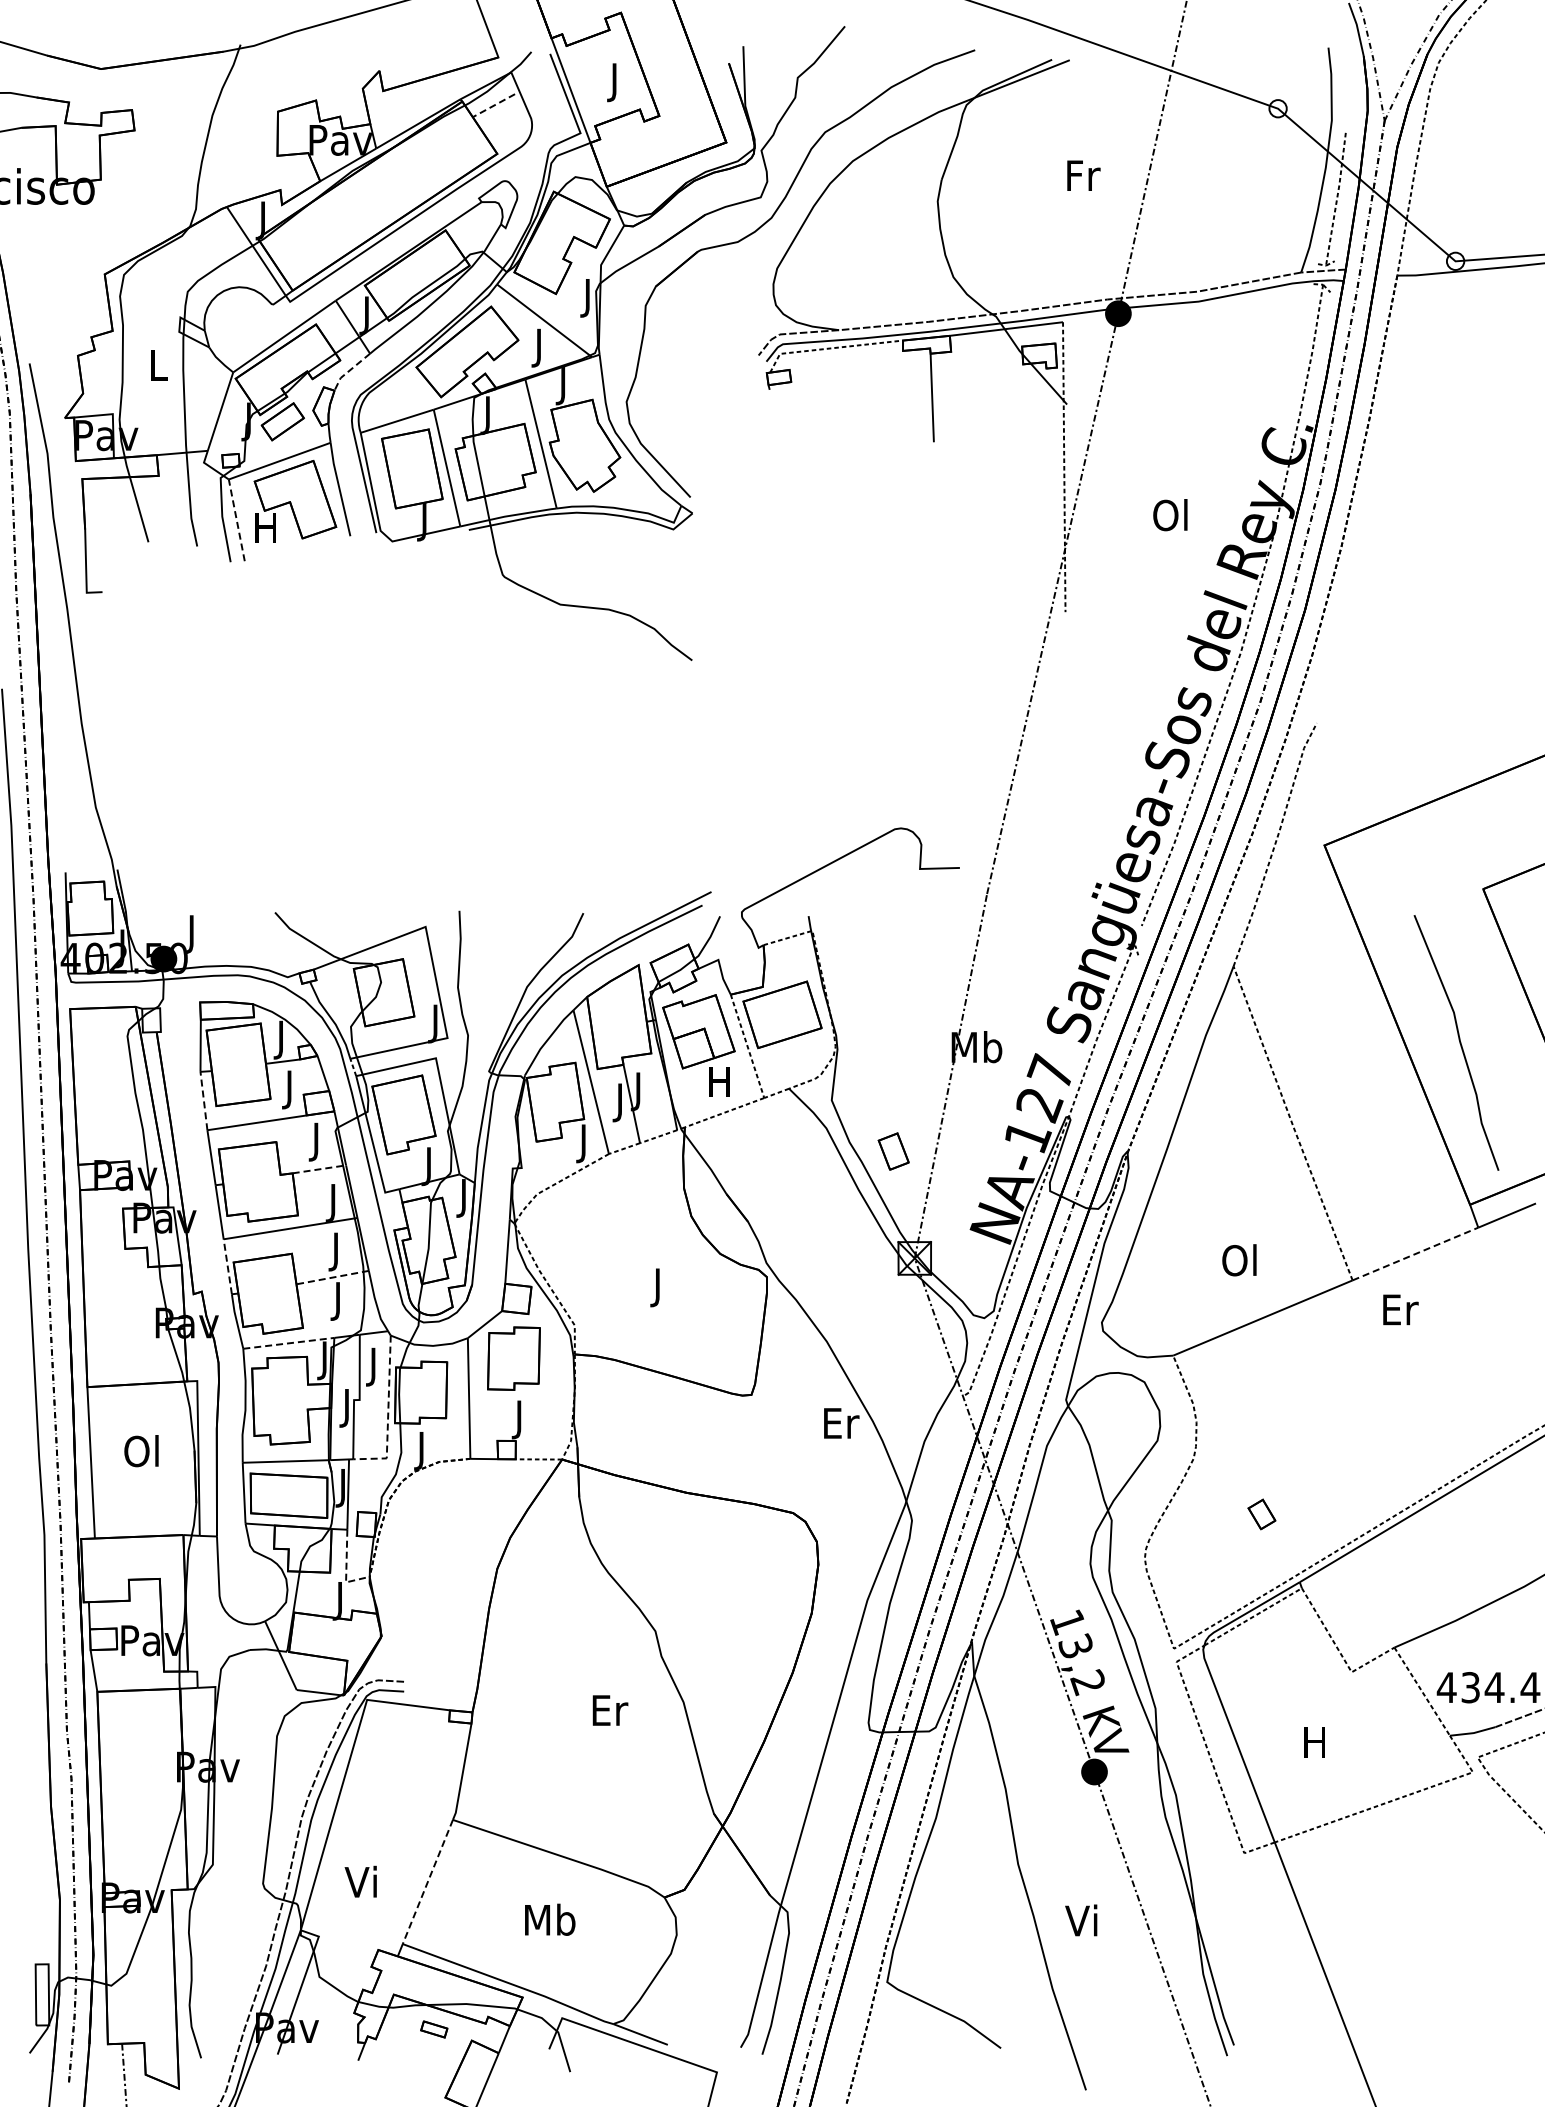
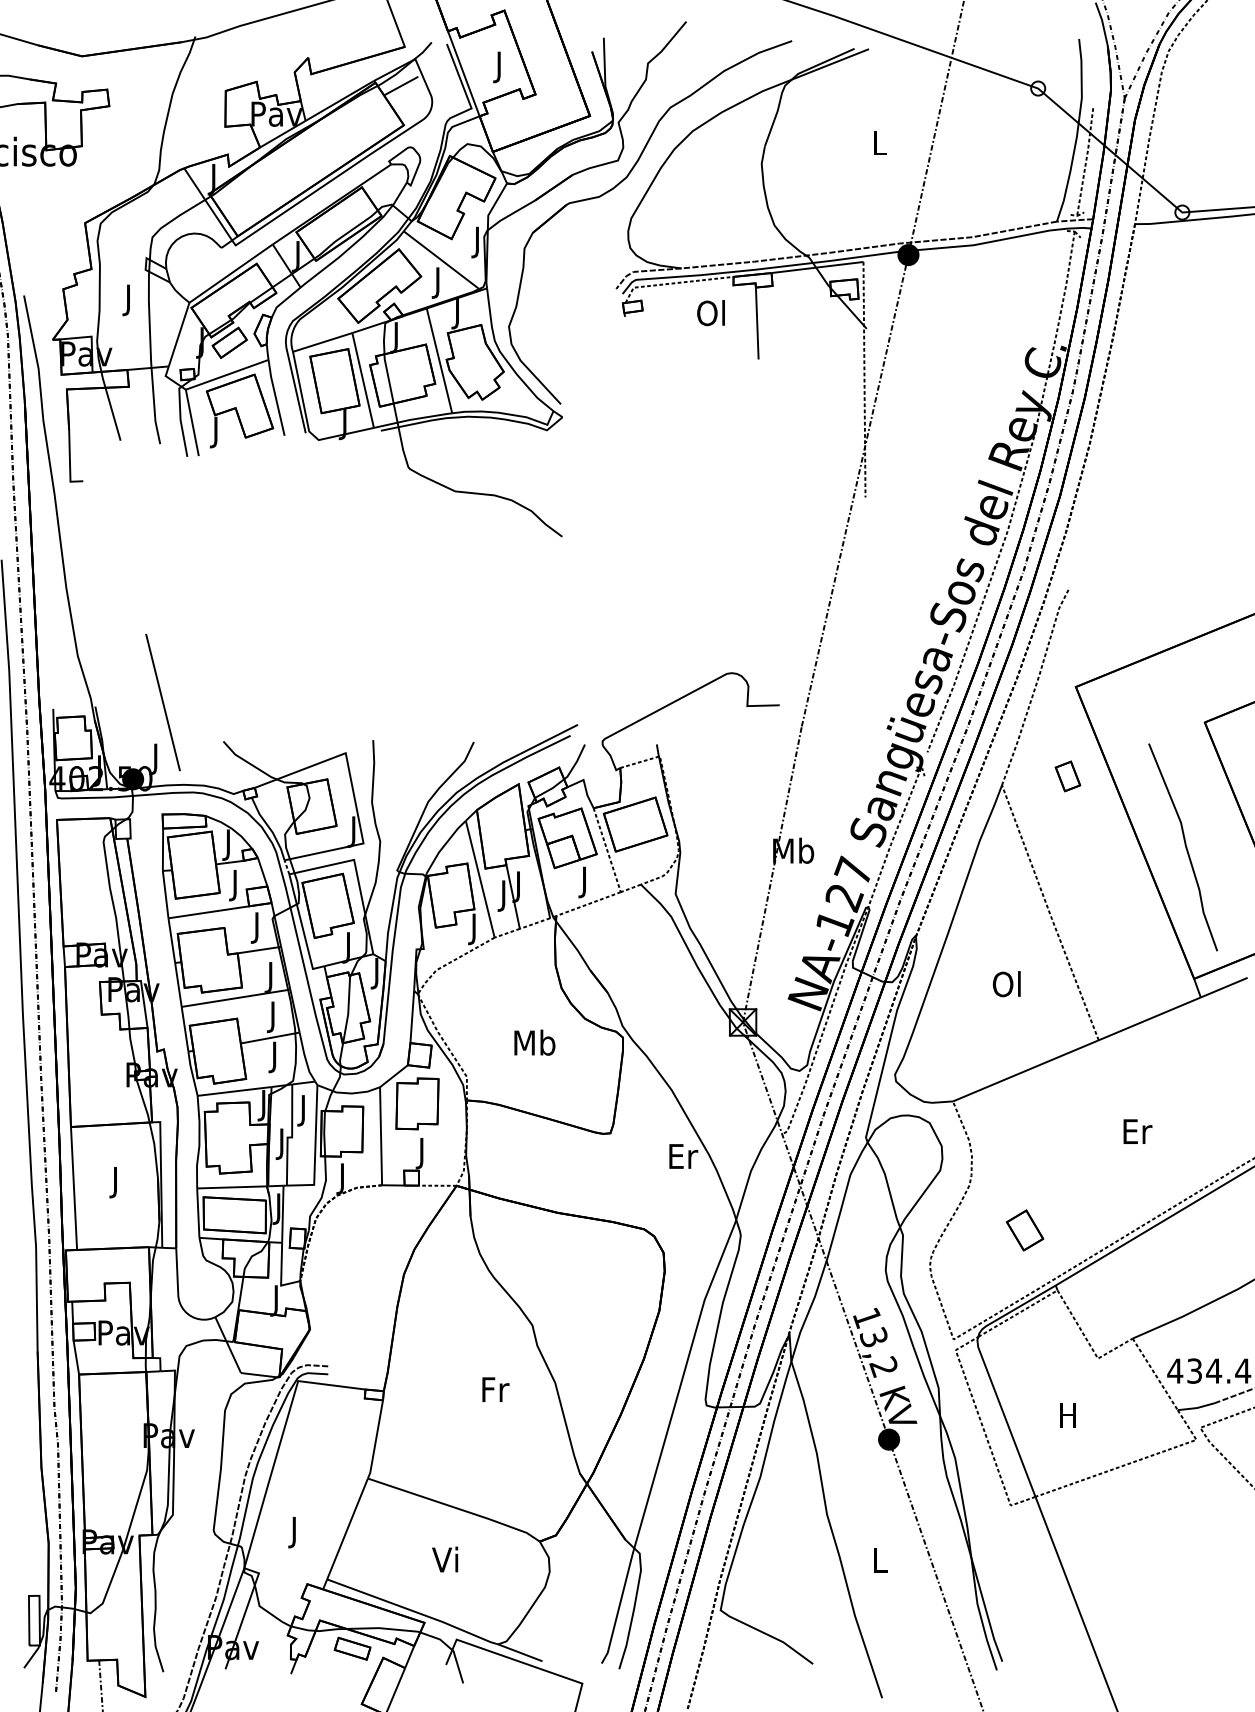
line: (493, 105) -> (400, 85), dashed -> solid
text: (1083, 175) -> (880, 142), Fr -> L
text: (158, 369) -> (128, 300), L -> J
line: (348, 371) -> (283, 302), dashed -> solid
text: (1170, 515) -> (711, 313), moved
line: (236, 520) -> (192, 423), dashed -> solid
text: (265, 531) -> (215, 431), H -> J
line: (200, 864) -> (162, 702), added
text: (719, 1085) -> (584, 881), H -> J
line: (203, 1100) -> (165, 894), dashed -> solid
part: (893, 1151) -> (1067, 776), moved
line: (319, 1169) -> (259, 950), dashed -> solid
line: (1415, 1253) -> (1149, 1018), dashed -> solid
text: (1239, 1260) -> (1006, 984), moved
line: (227, 1266) -> (184, 1029), dashed -> solid
line: (332, 1277) -> (270, 1037), dashed -> solid
text: (658, 1287) -> (534, 1046), J -> Mb
text: (1400, 1309) -> (1137, 1131), moved
line: (288, 1343) -> (234, 1091), dashed -> solid
line: (388, 1414) -> (315, 1149), dashed -> solid
text: (141, 1454) -> (114, 1181), Ol -> J
part: (1261, 1514) -> (1024, 1230), size x1.67
line: (346, 1569) -> (281, 1275), dashed -> solid
text: (610, 1710) -> (495, 1389), Er -> Fr
line: (427, 1882) -> (347, 1529), dashed -> solid
text: (360, 1885) -> (292, 1531), Vi -> J
text: (550, 1919) -> (447, 1559), Mb -> Vi
text: (1081, 1920) -> (878, 1560), Vi -> L
part: (434, 2029) -> (352, 1648), size x1.67

